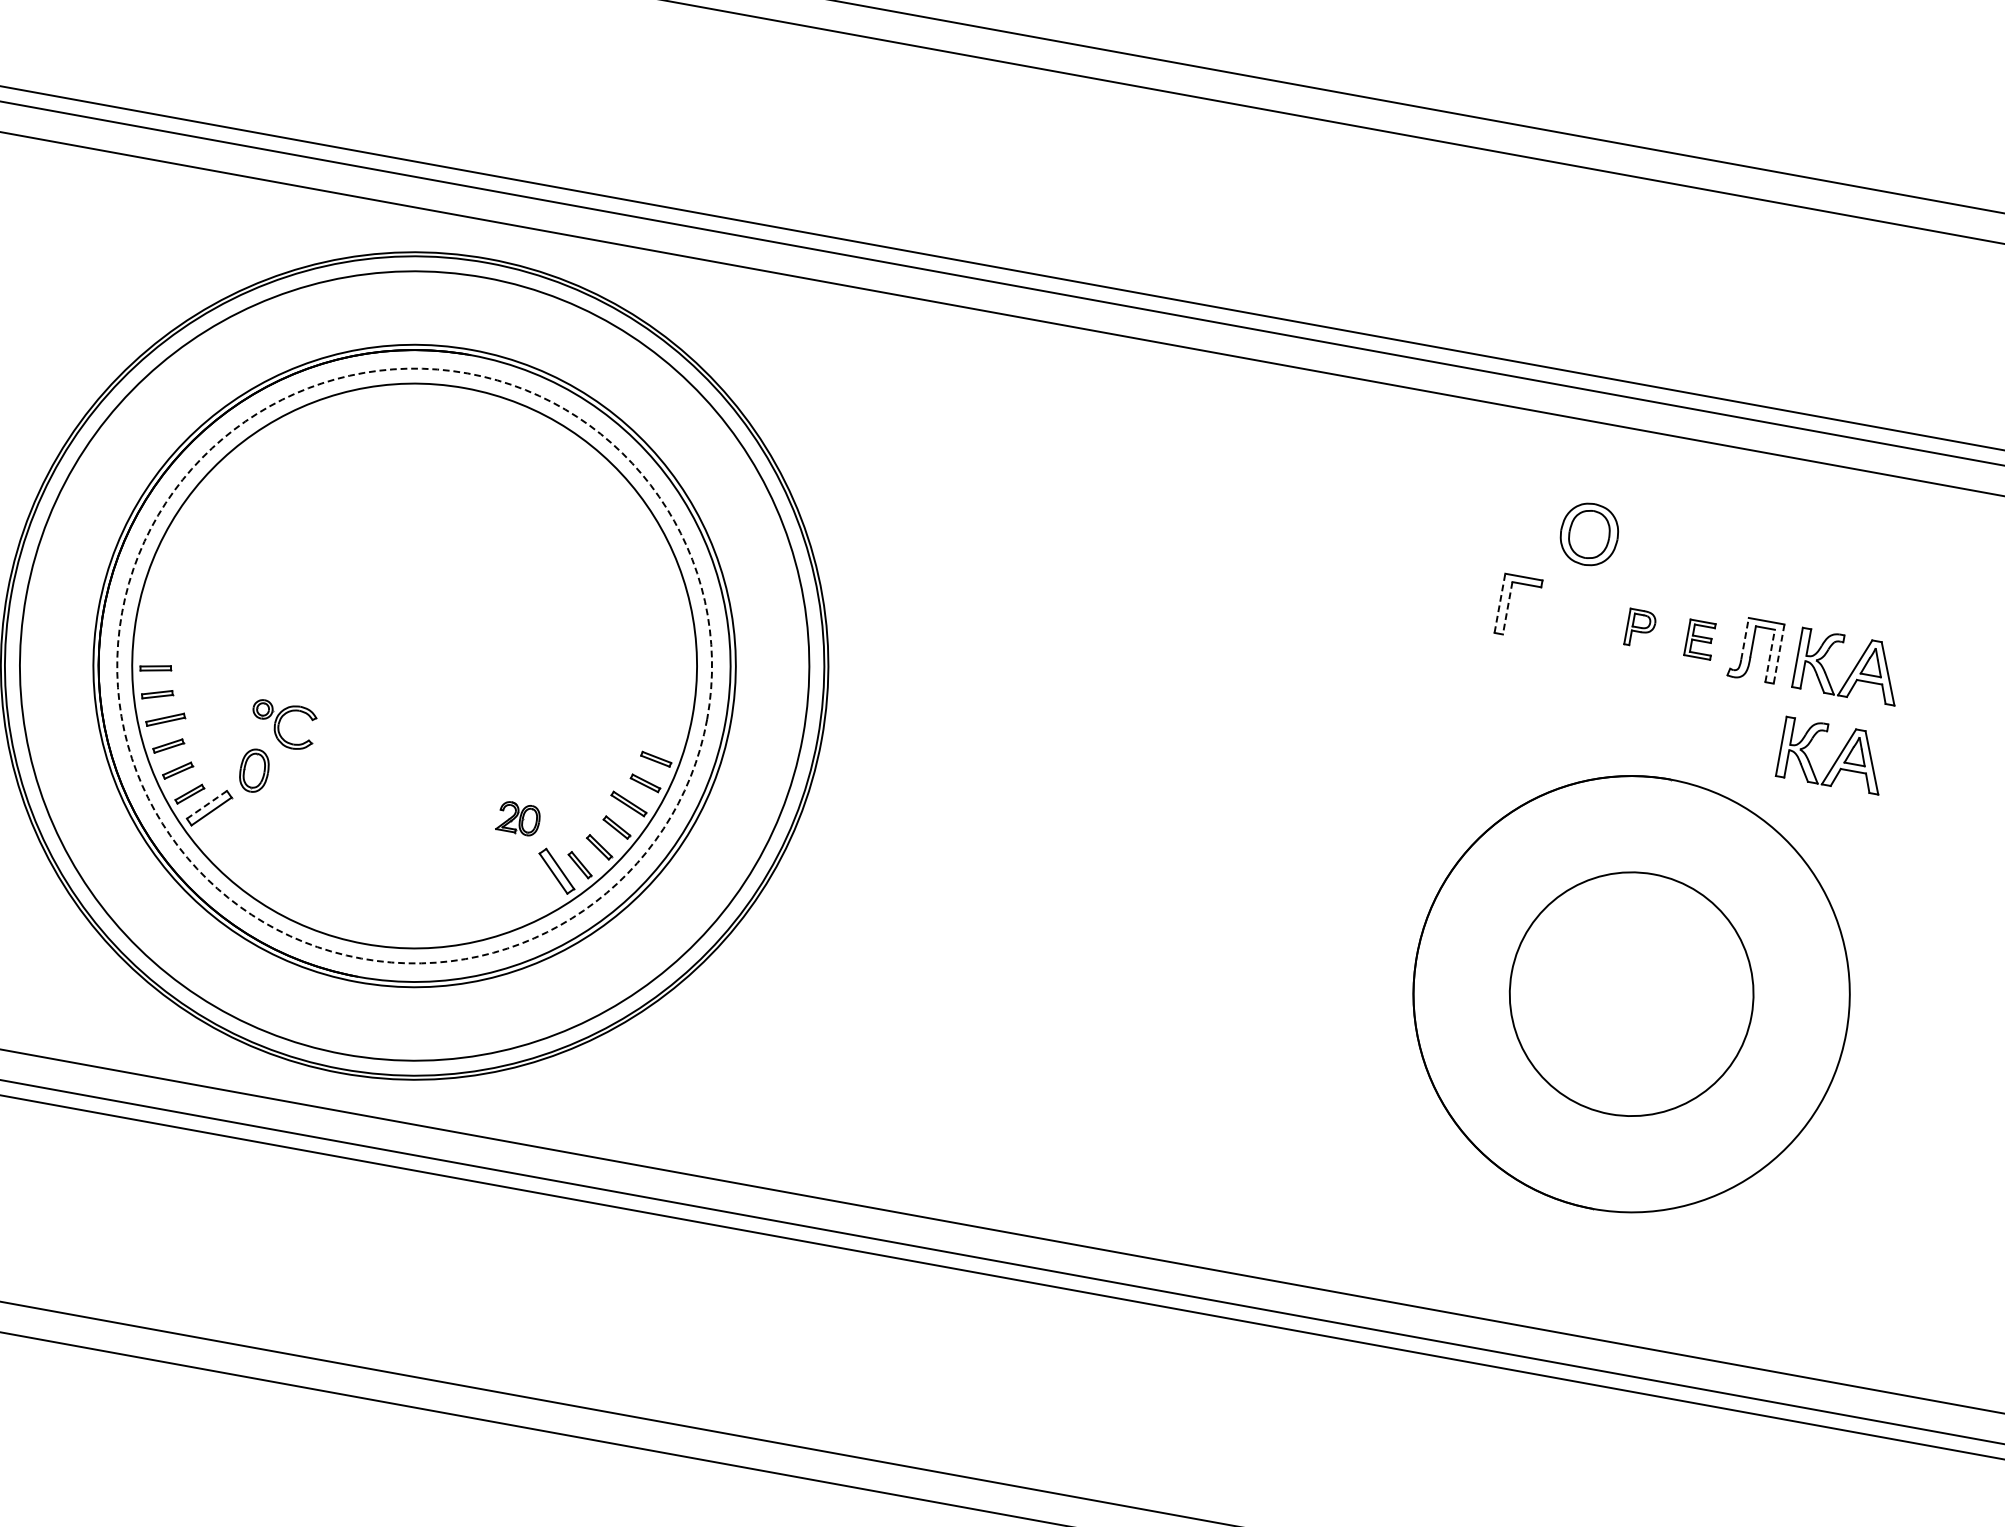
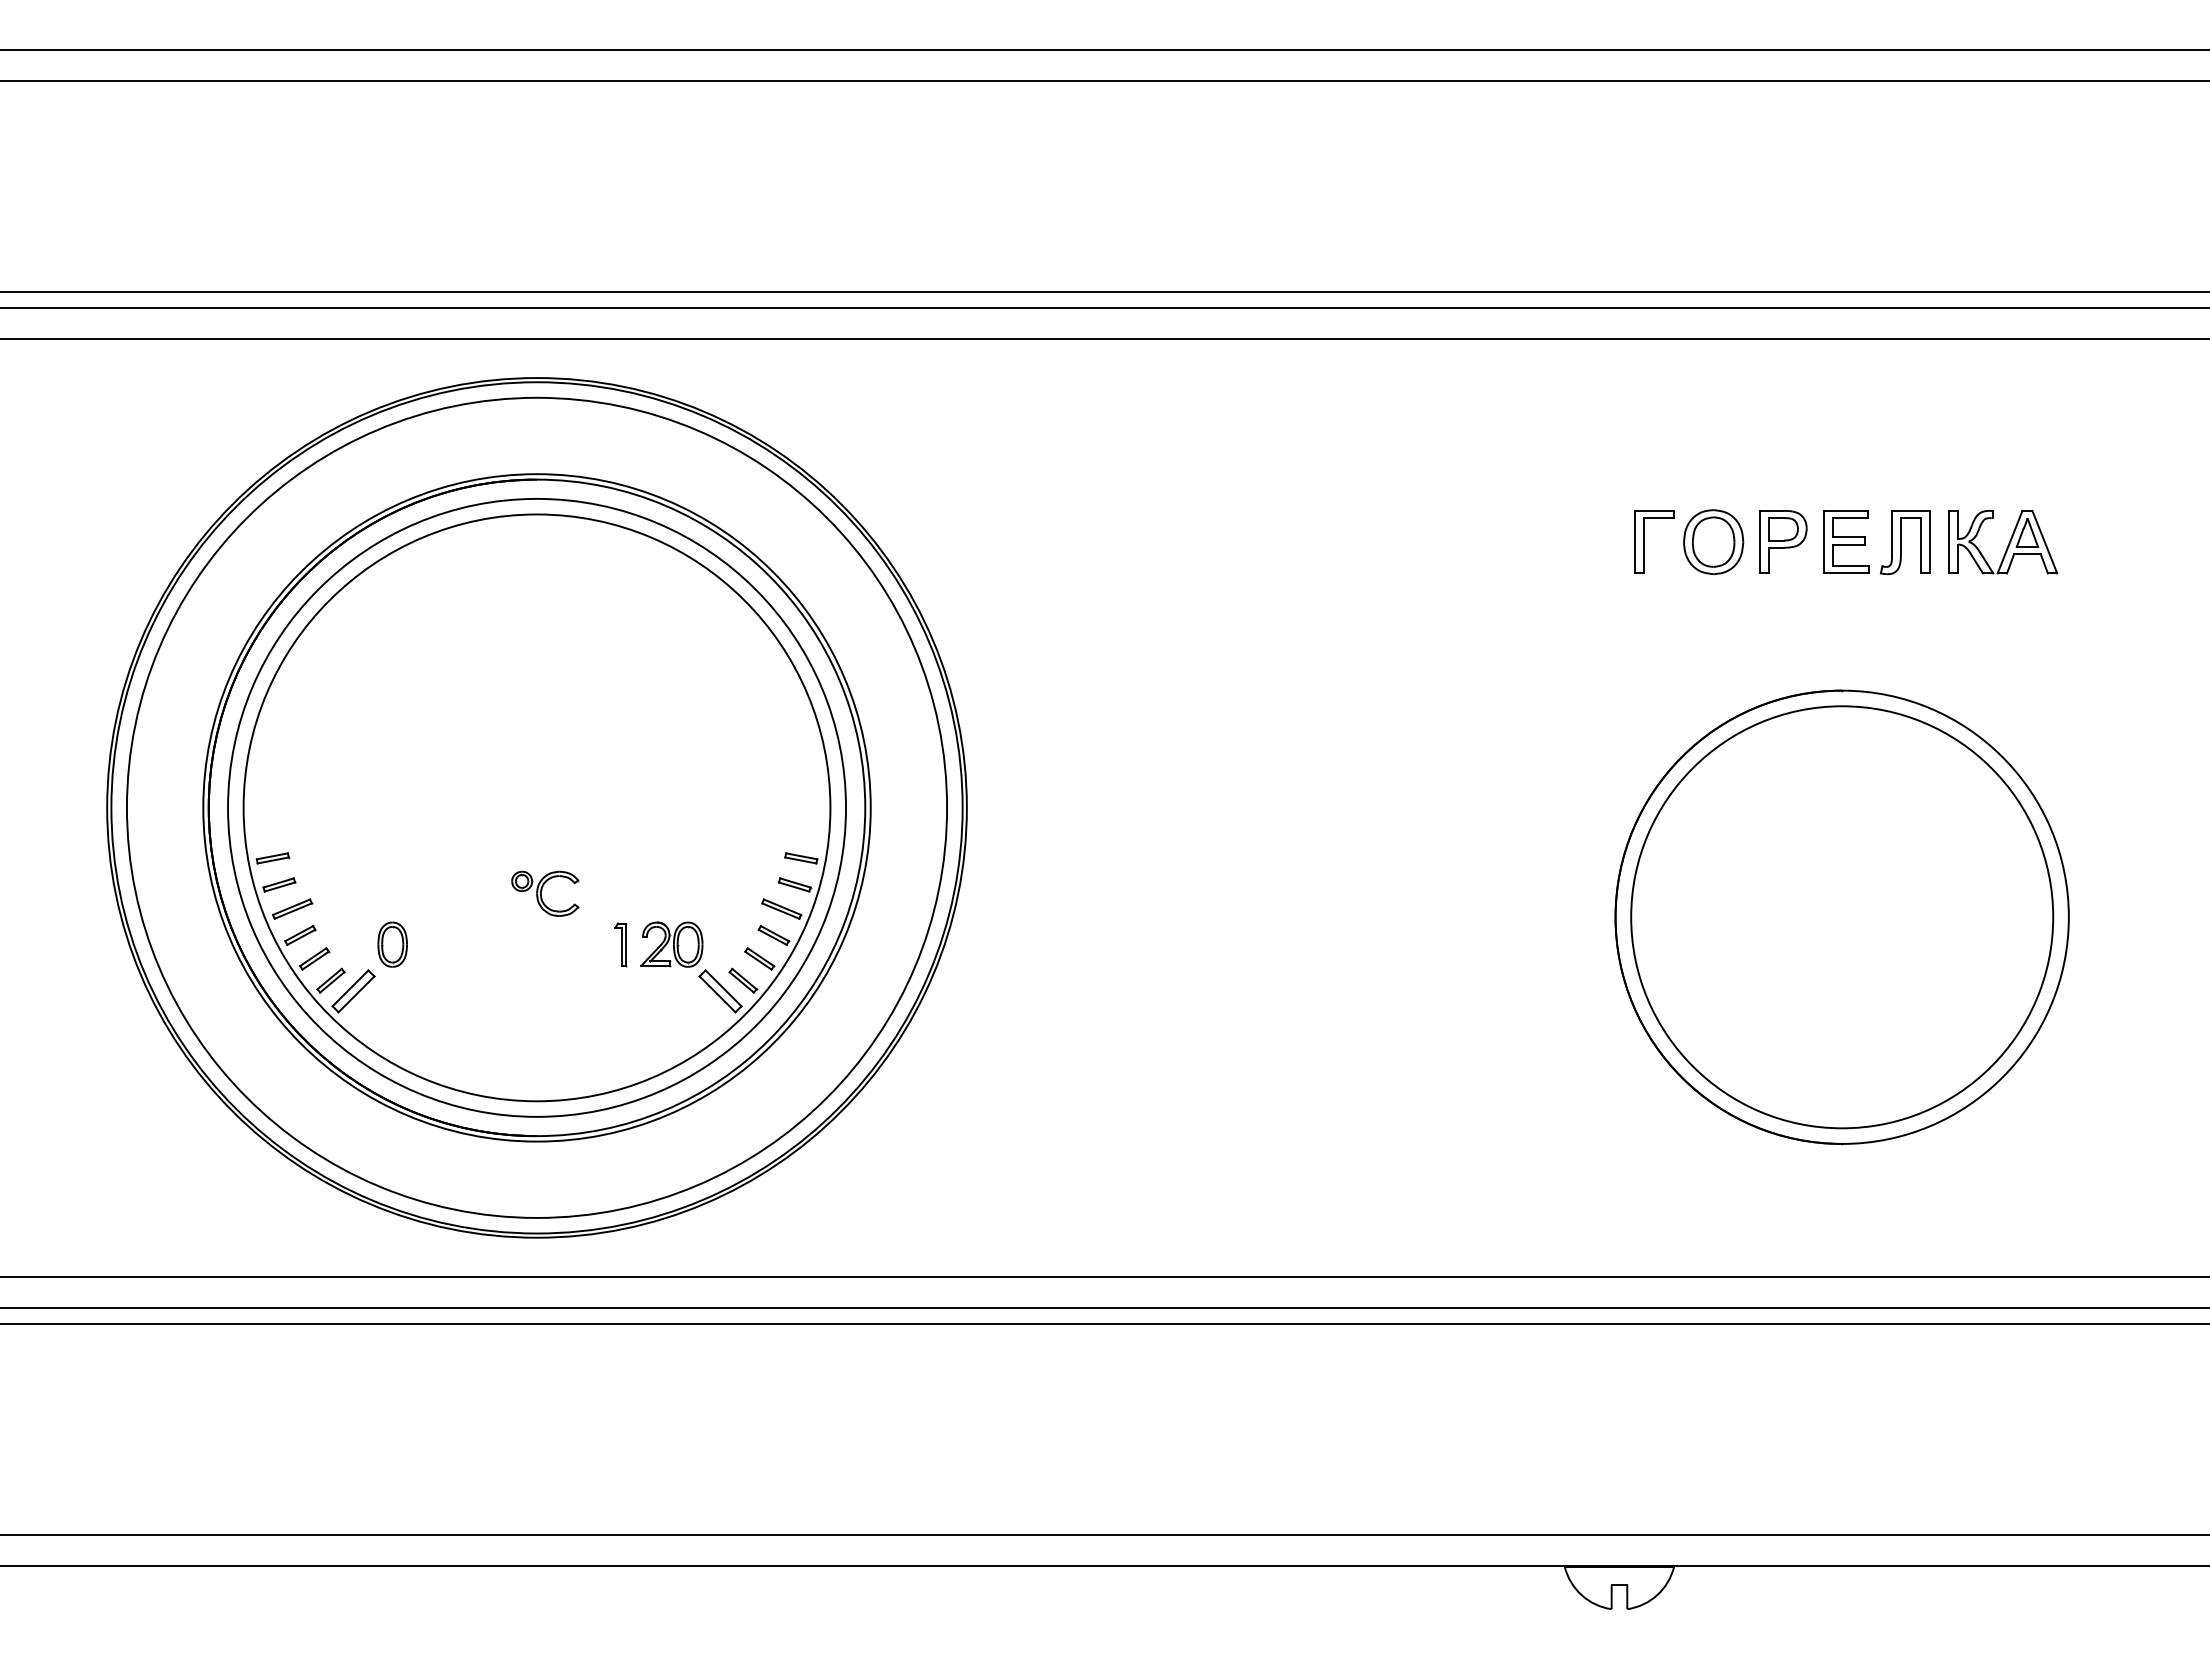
part: (1589, 534) -> (1713, 542), moved
line: (1499, 602) -> (1634, 541), dashed -> solid
line: (1507, 607) -> (1643, 545), dashed -> solid
part: (1640, 628) -> (1783, 541), size x1.67
line: (1745, 638) -> (1892, 532), dashed -> solid
part: (1700, 639) -> (1846, 541), size x1.67
line: (1778, 654) -> (1929, 542), dashed -> solid
line: (1769, 655) -> (1920, 545), dashed -> solid
circle: (415, 665) -> (537, 807), dashed -> solid
part: (283, 724) -> (545, 893), moved
part: (1832, 755) -> (2003, 635), removed
line: (206, 804) -> (350, 988), dashed -> solid
part: (470, 809) -> (620, 944), added
part: (518, 818) -> (671, 944), size x1.43
circle: (1631, 994) -> (1842, 917), size x1.67

